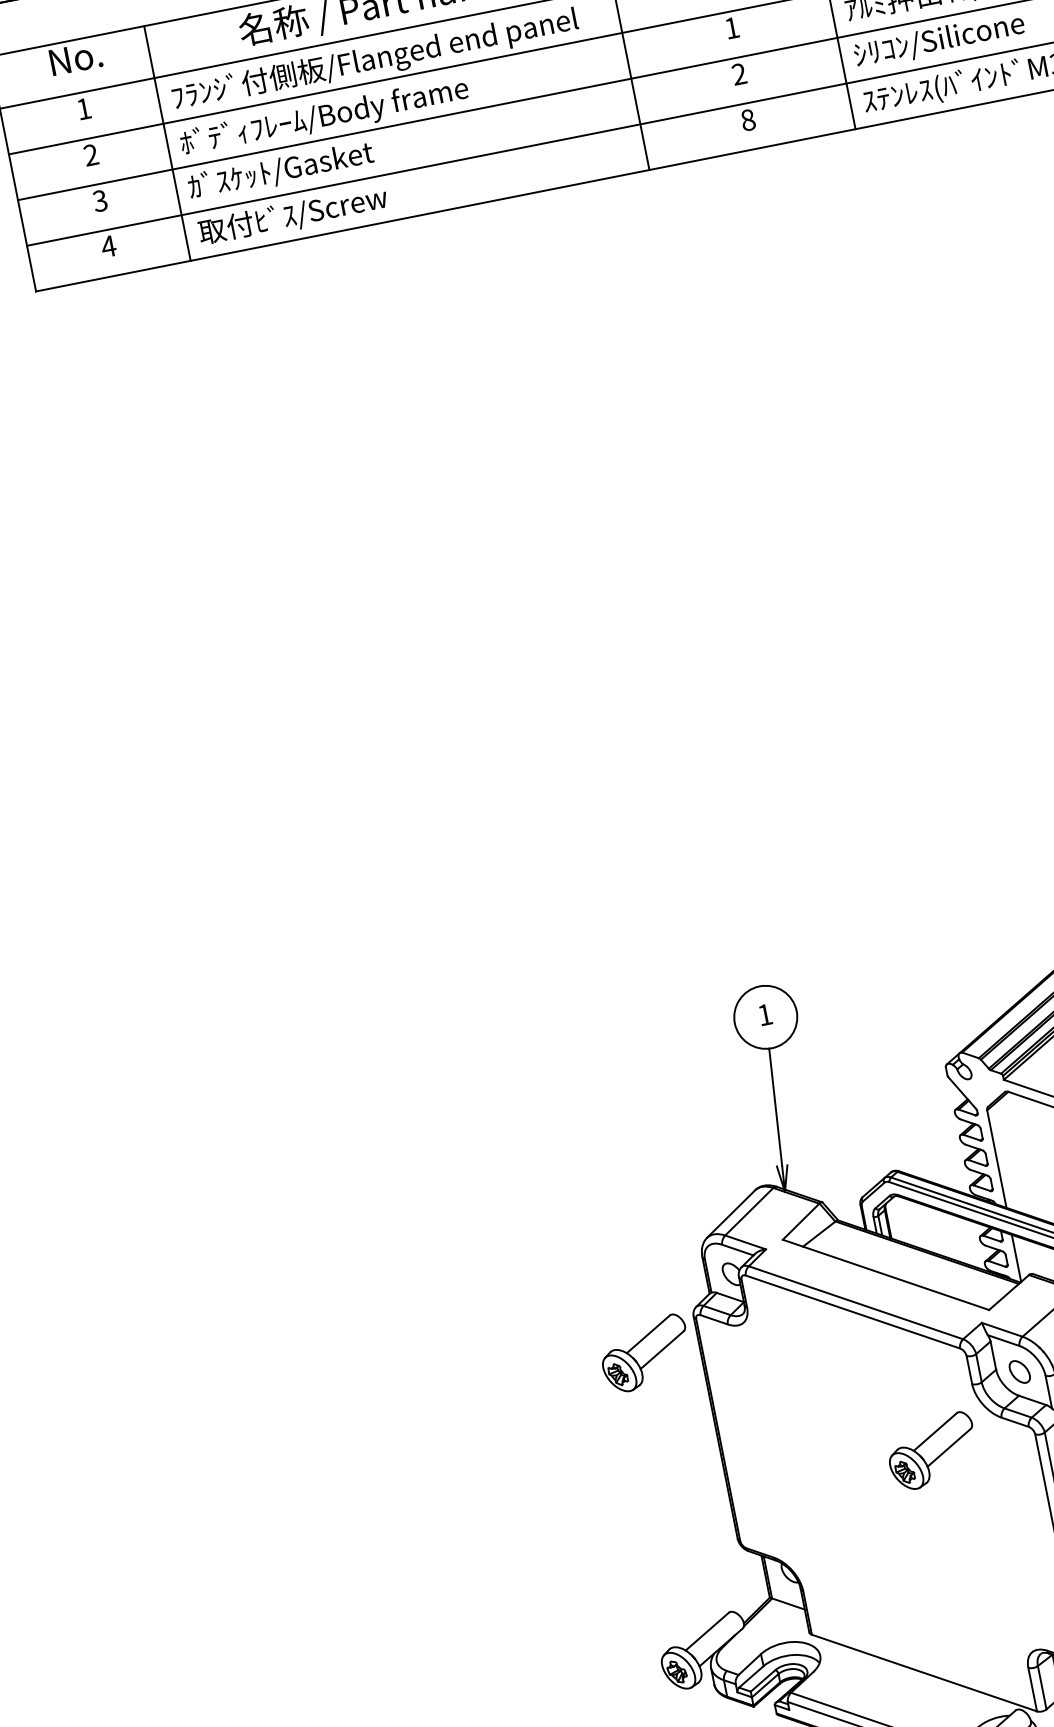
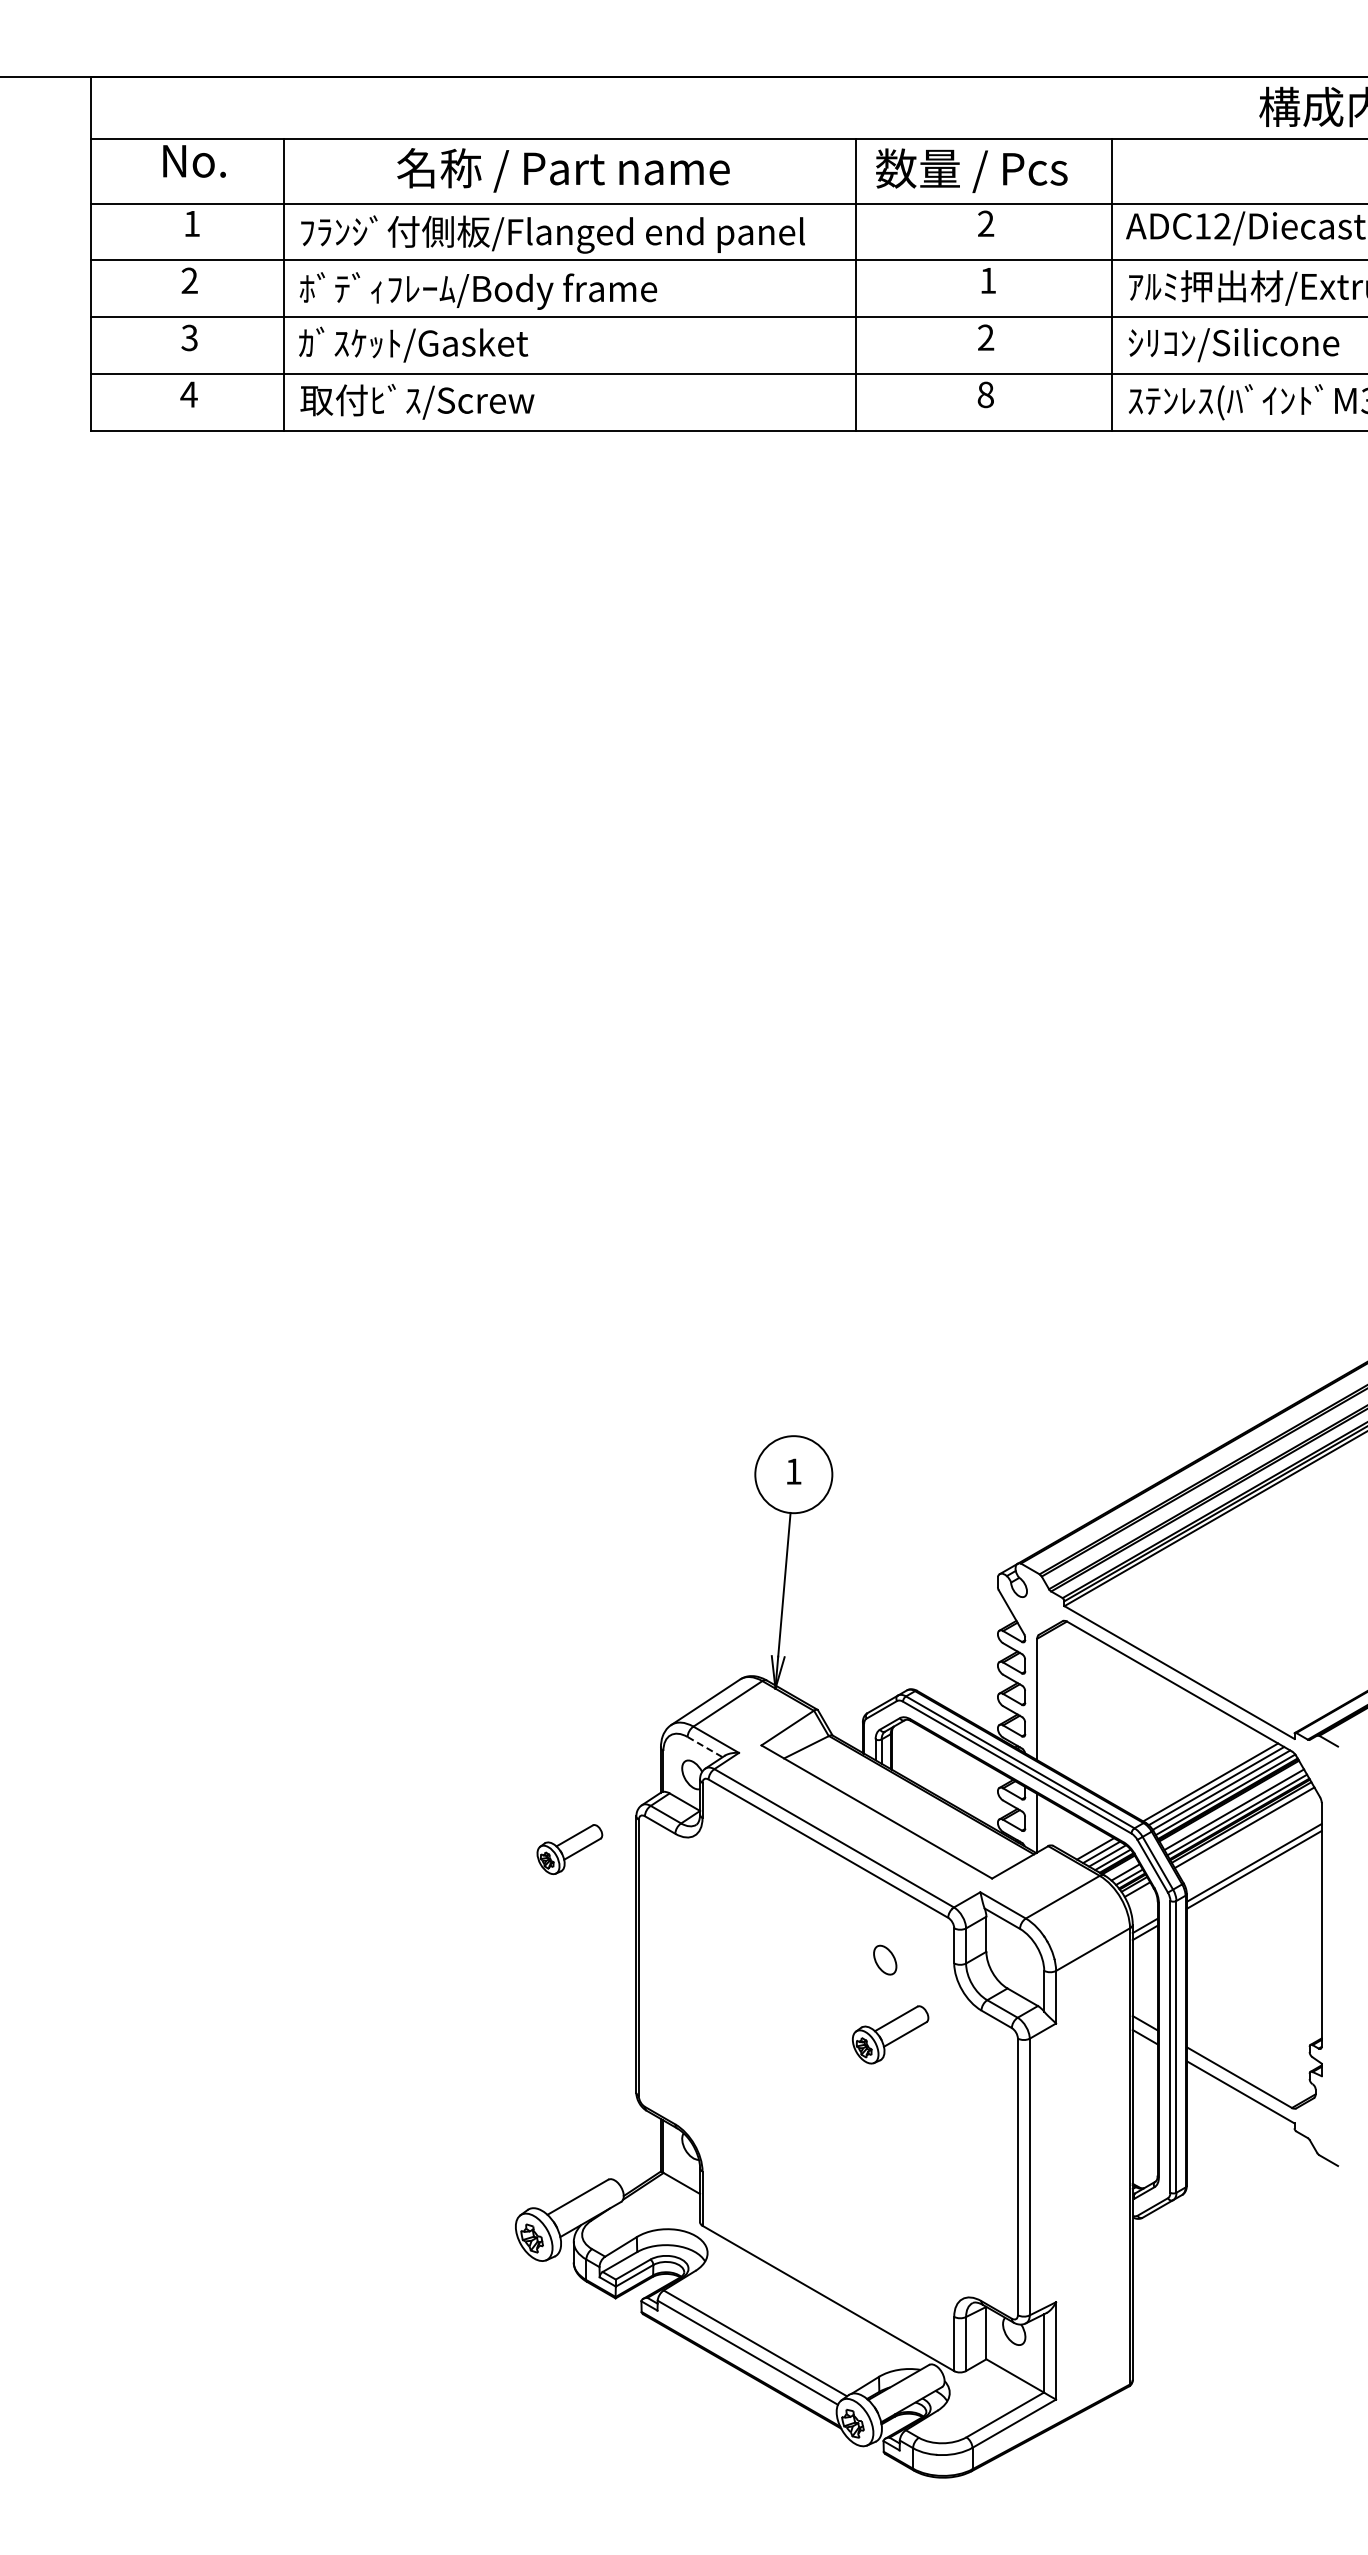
line: (738, 1250) -> (705, 1747), solid -> dashed
part: (645, 1353) -> (569, 1849), size x0.6
part: (1019, 1371) -> (885, 1959), moved
part: (932, 1451) -> (890, 2034), size x0.7

